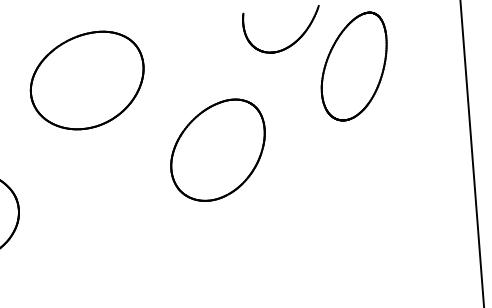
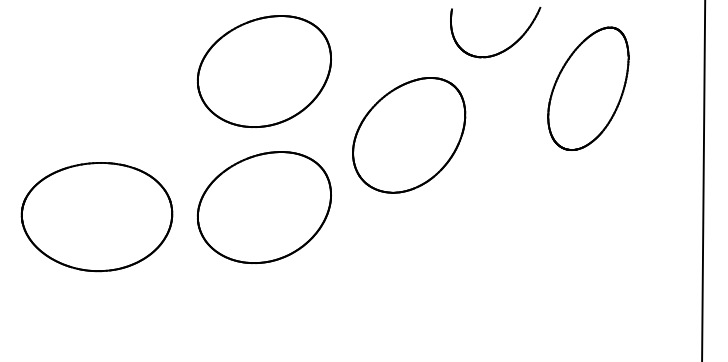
part: (354, 66) -> (588, 88), moved
part: (218, 150) -> (409, 135), moved
part: (96, 197) -> (263, 207), added

